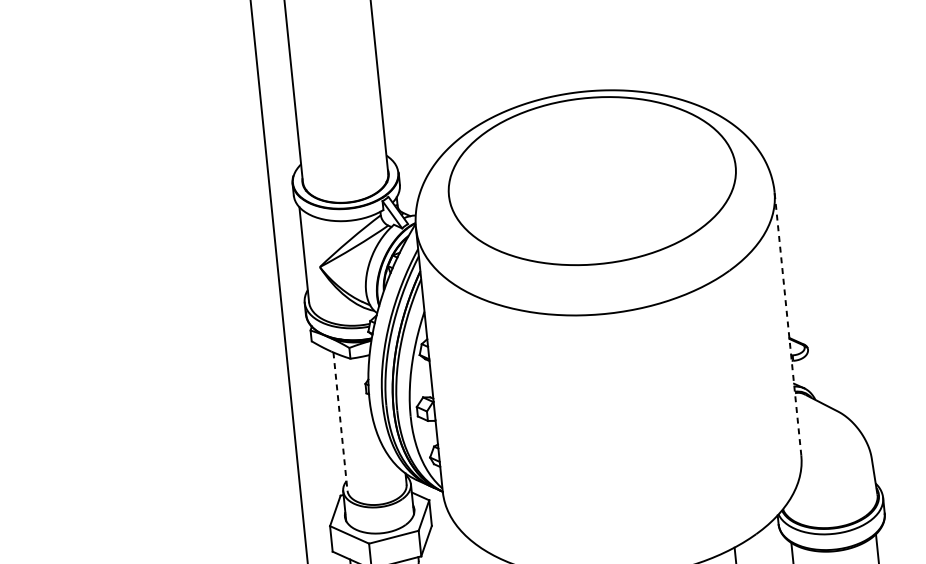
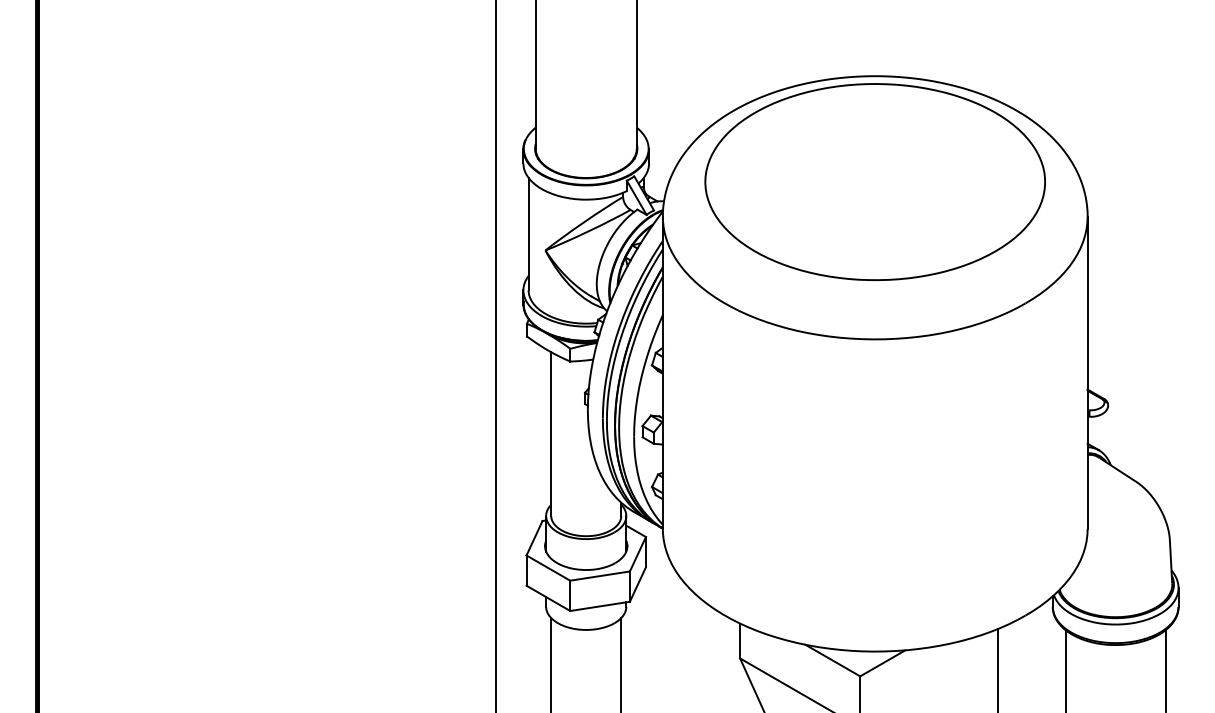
line: (787, 323) -> (1087, 372), dashed -> solid
line: (340, 421) -> (551, 434), dashed -> solid

